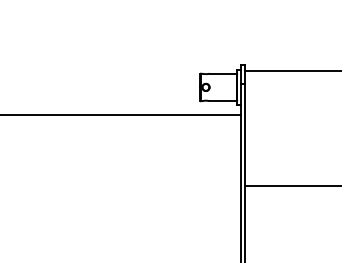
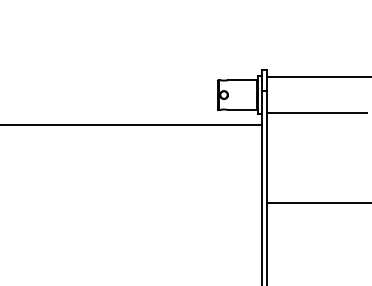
line: (290, 104) -> (316, 113), added

